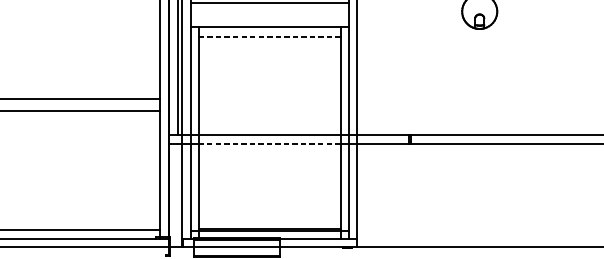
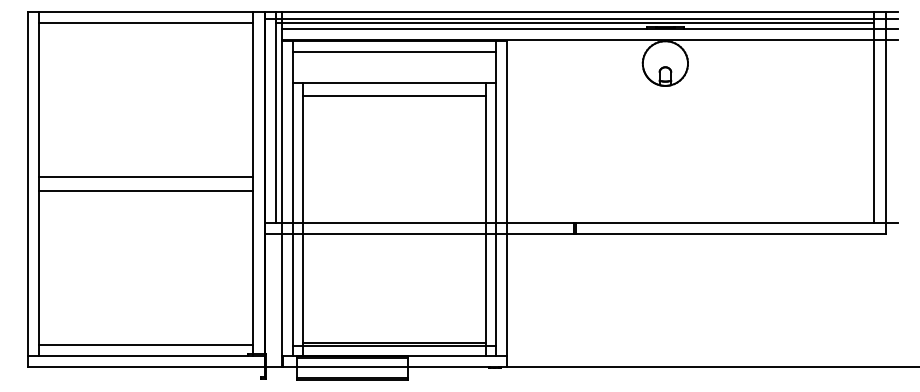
line: (269, 36) -> (394, 95), dashed -> solid
line: (269, 143) -> (394, 233), dashed -> solid

